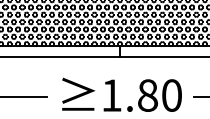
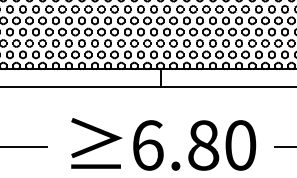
text: (112, 95) -> (148, 145), 1.80 -> 6.80

